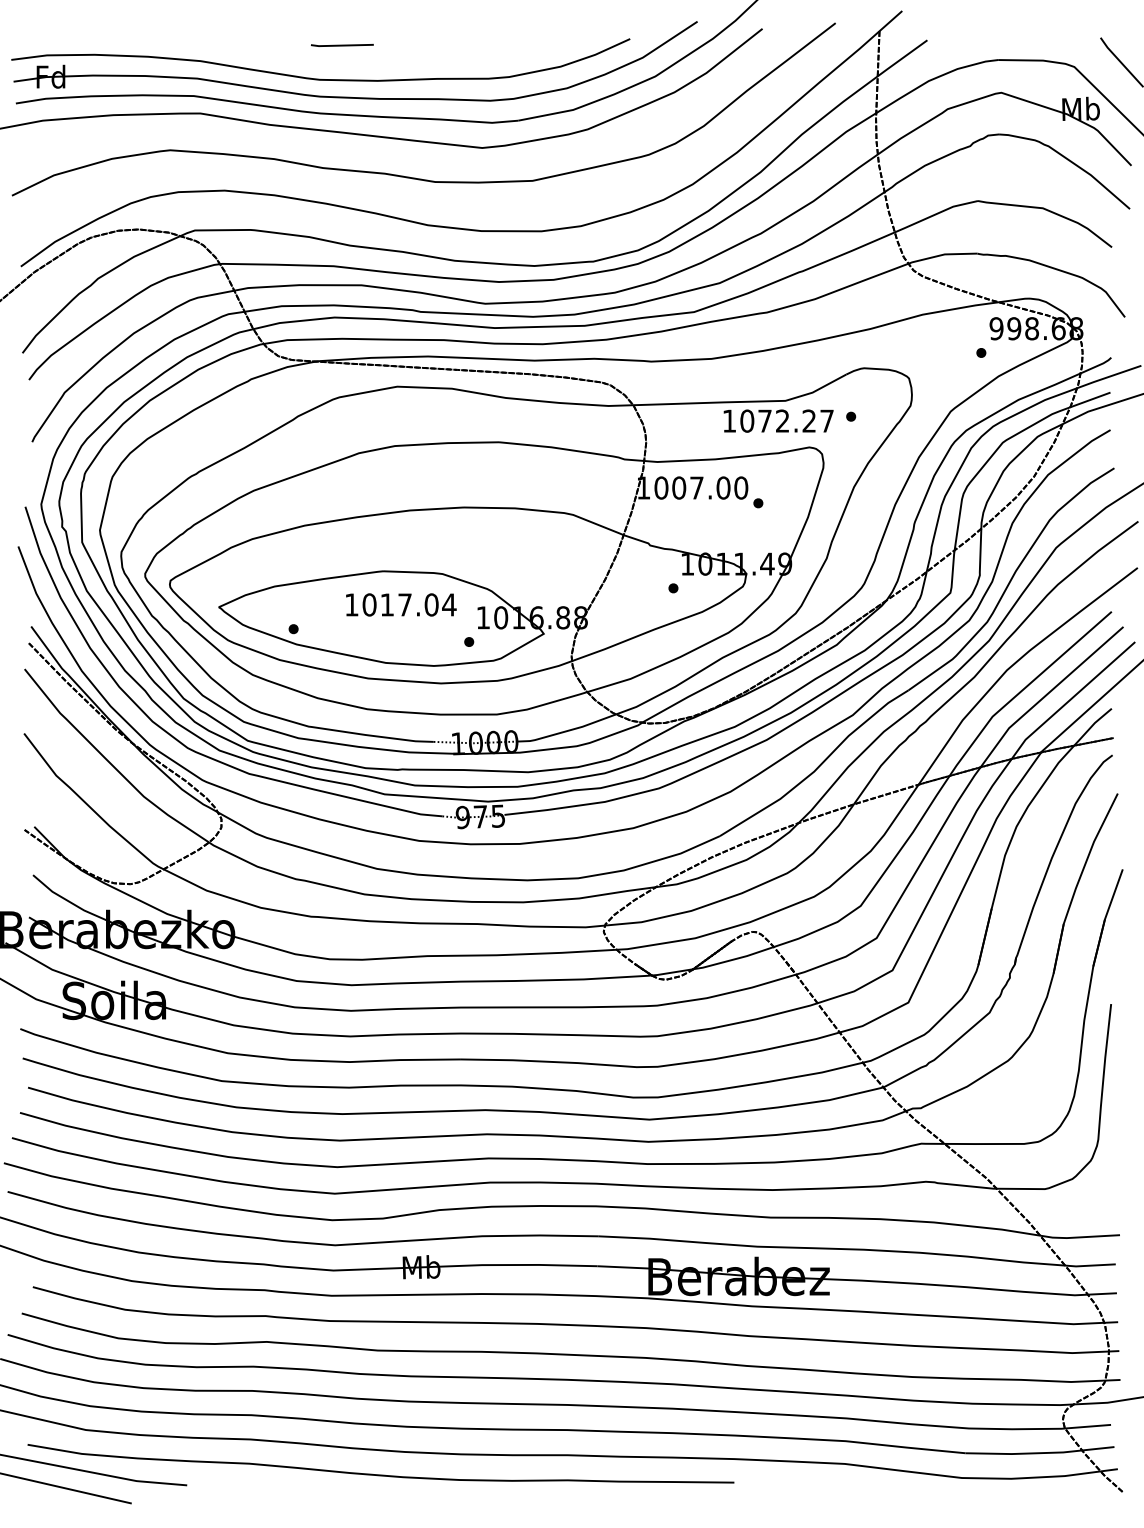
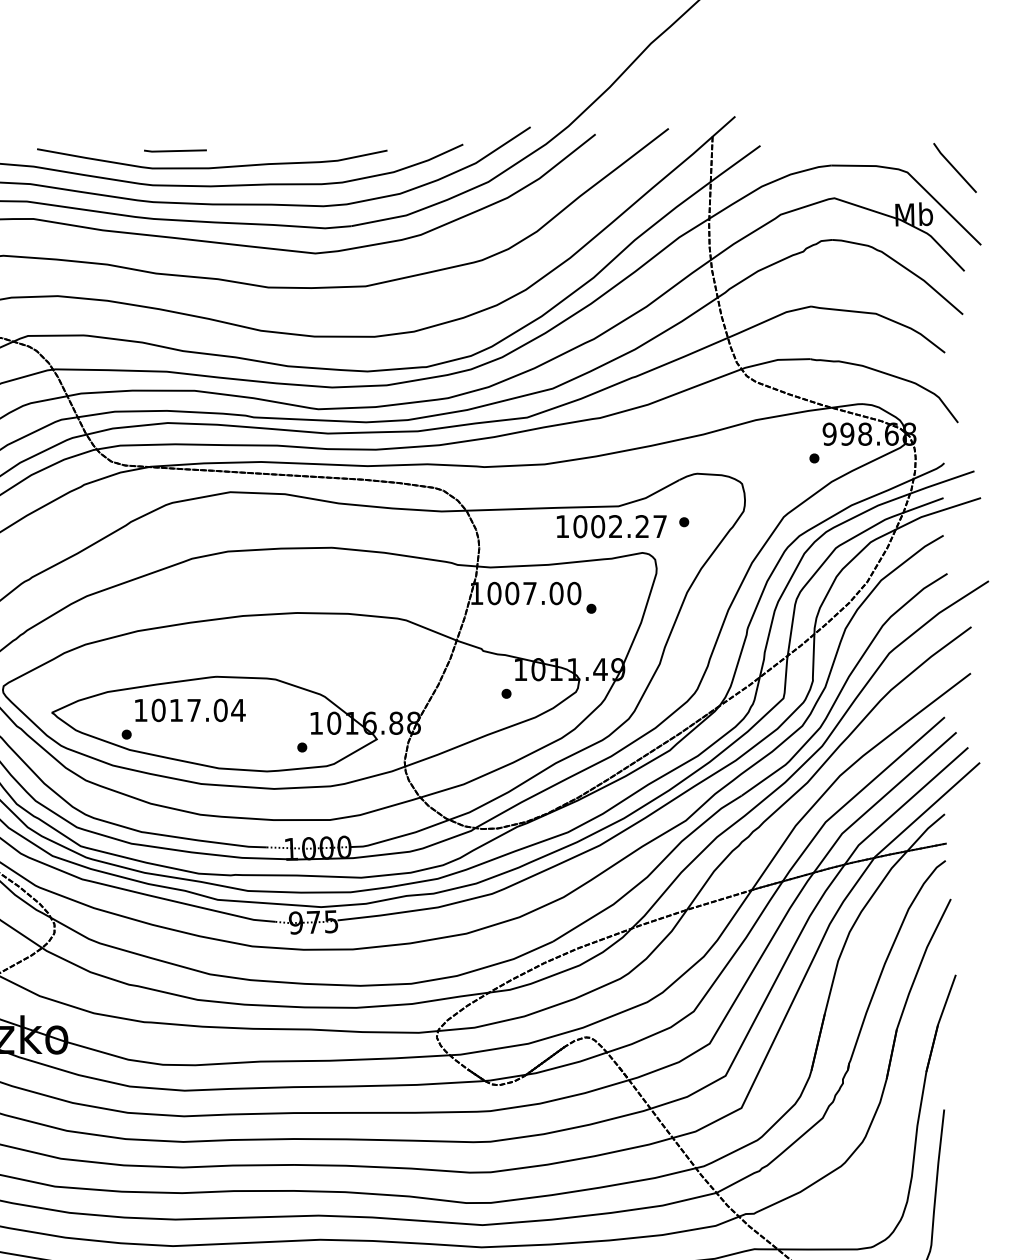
curve: (379, 61) -> (212, 166), added
text: (765, 420) -> (598, 525), 1072.27 -> 1002.27
text: (401, 604) -> (190, 709), moved

